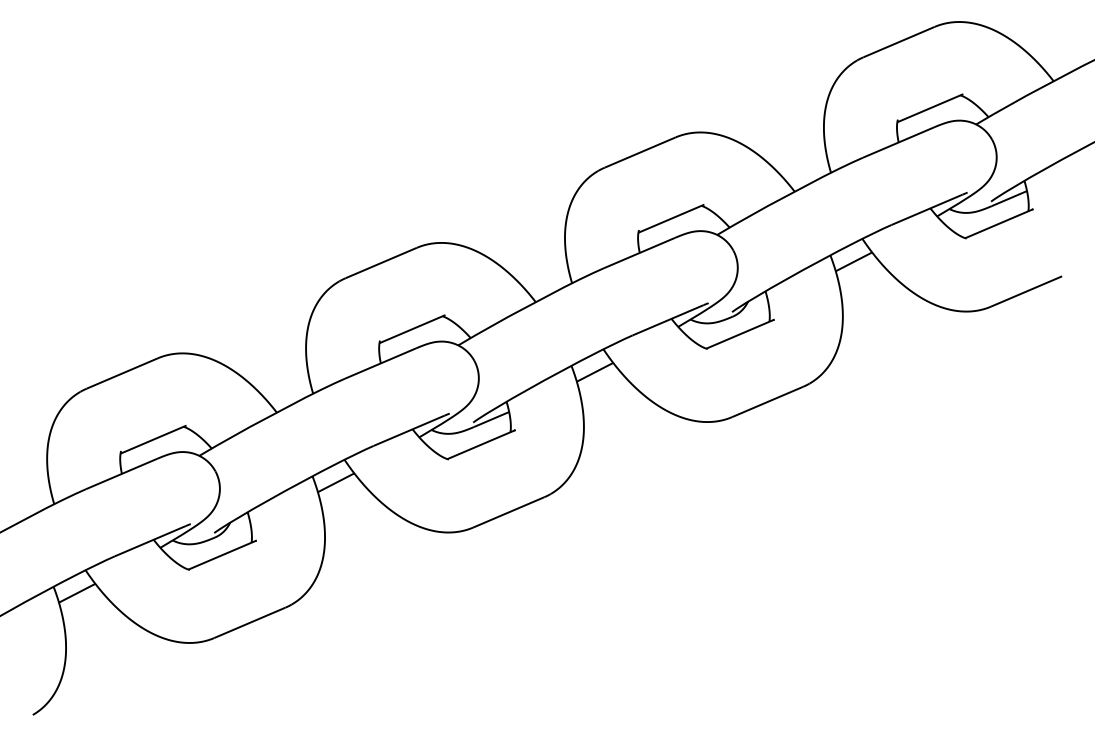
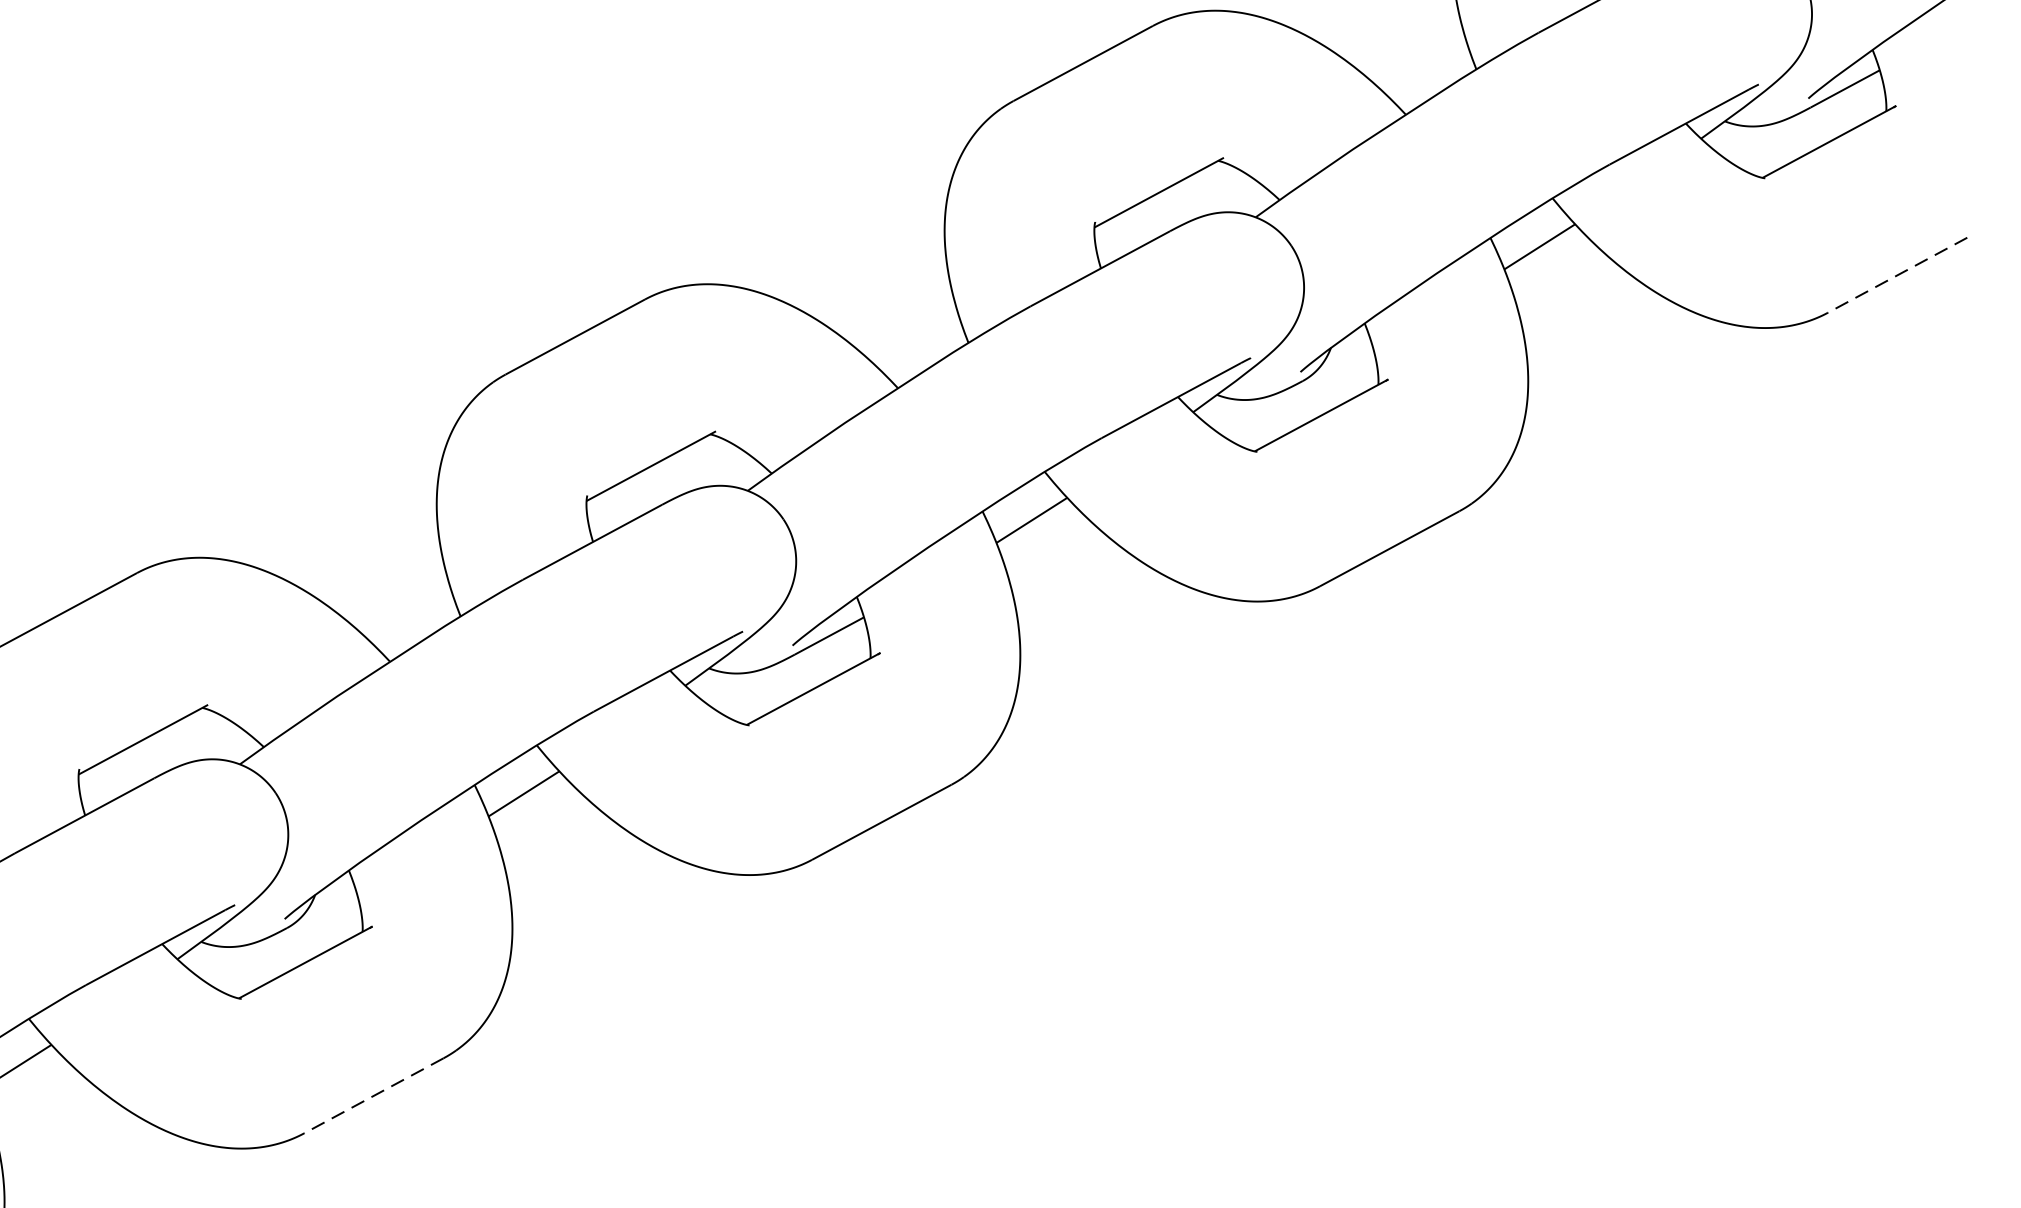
line: (1026, 291) -> (1897, 275), solid -> dashed
line: (249, 622) -> (373, 1095), solid -> dashed

